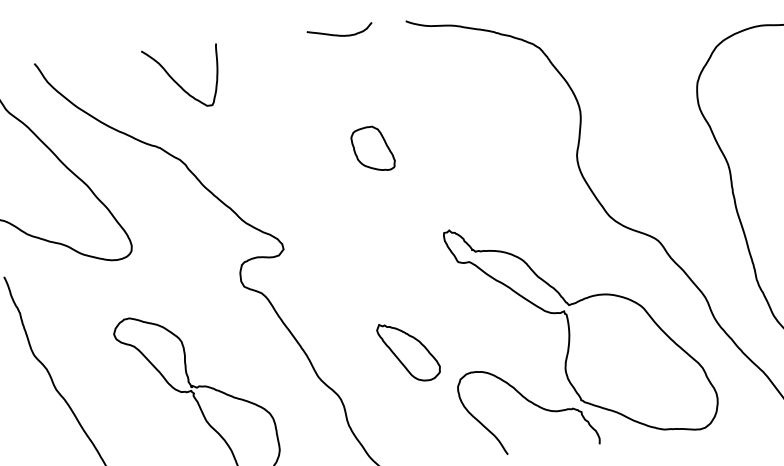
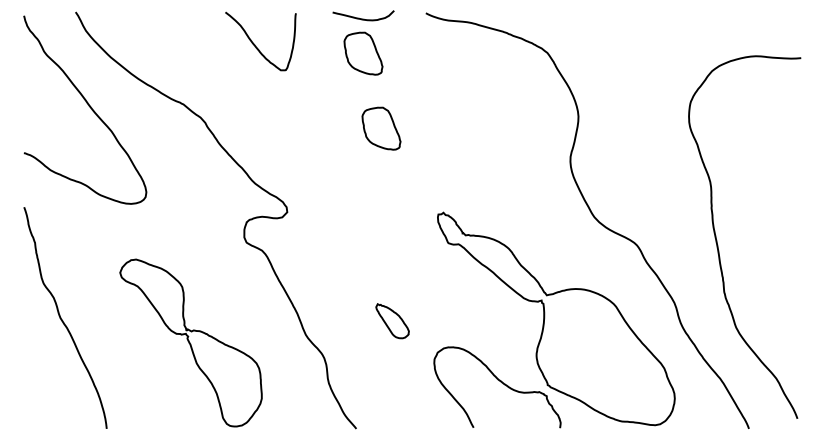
part: (344, 71) -> (363, 53), added
curve: (177, 81) -> (255, 44), moved
part: (408, 351) -> (392, 320), size x0.6

